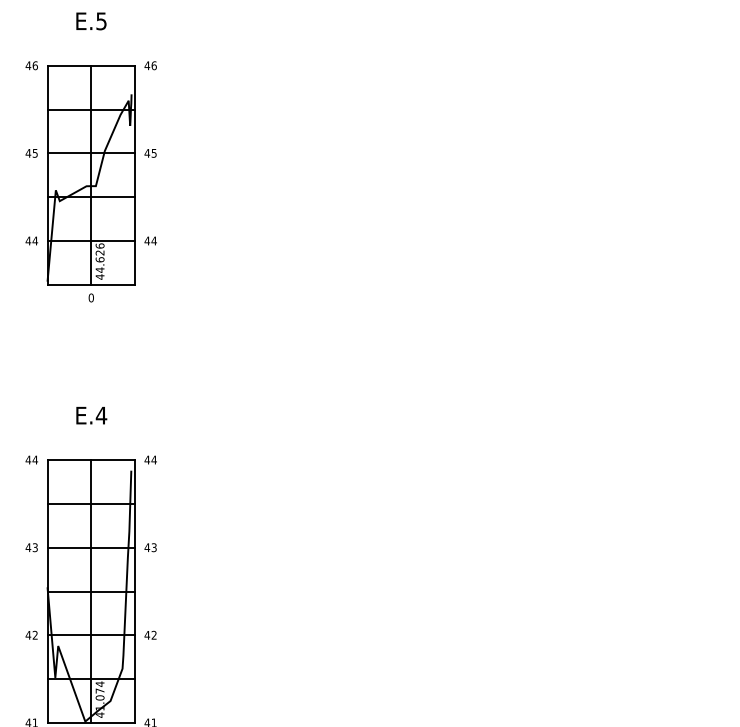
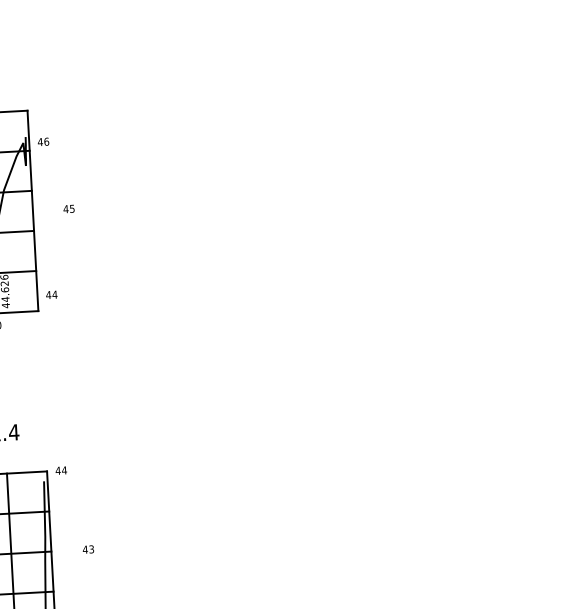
text: (150, 65) -> (43, 141), moved
text: (150, 153) -> (68, 209), moved
text: (150, 240) -> (51, 294), moved
text: (150, 547) -> (88, 549), moved

